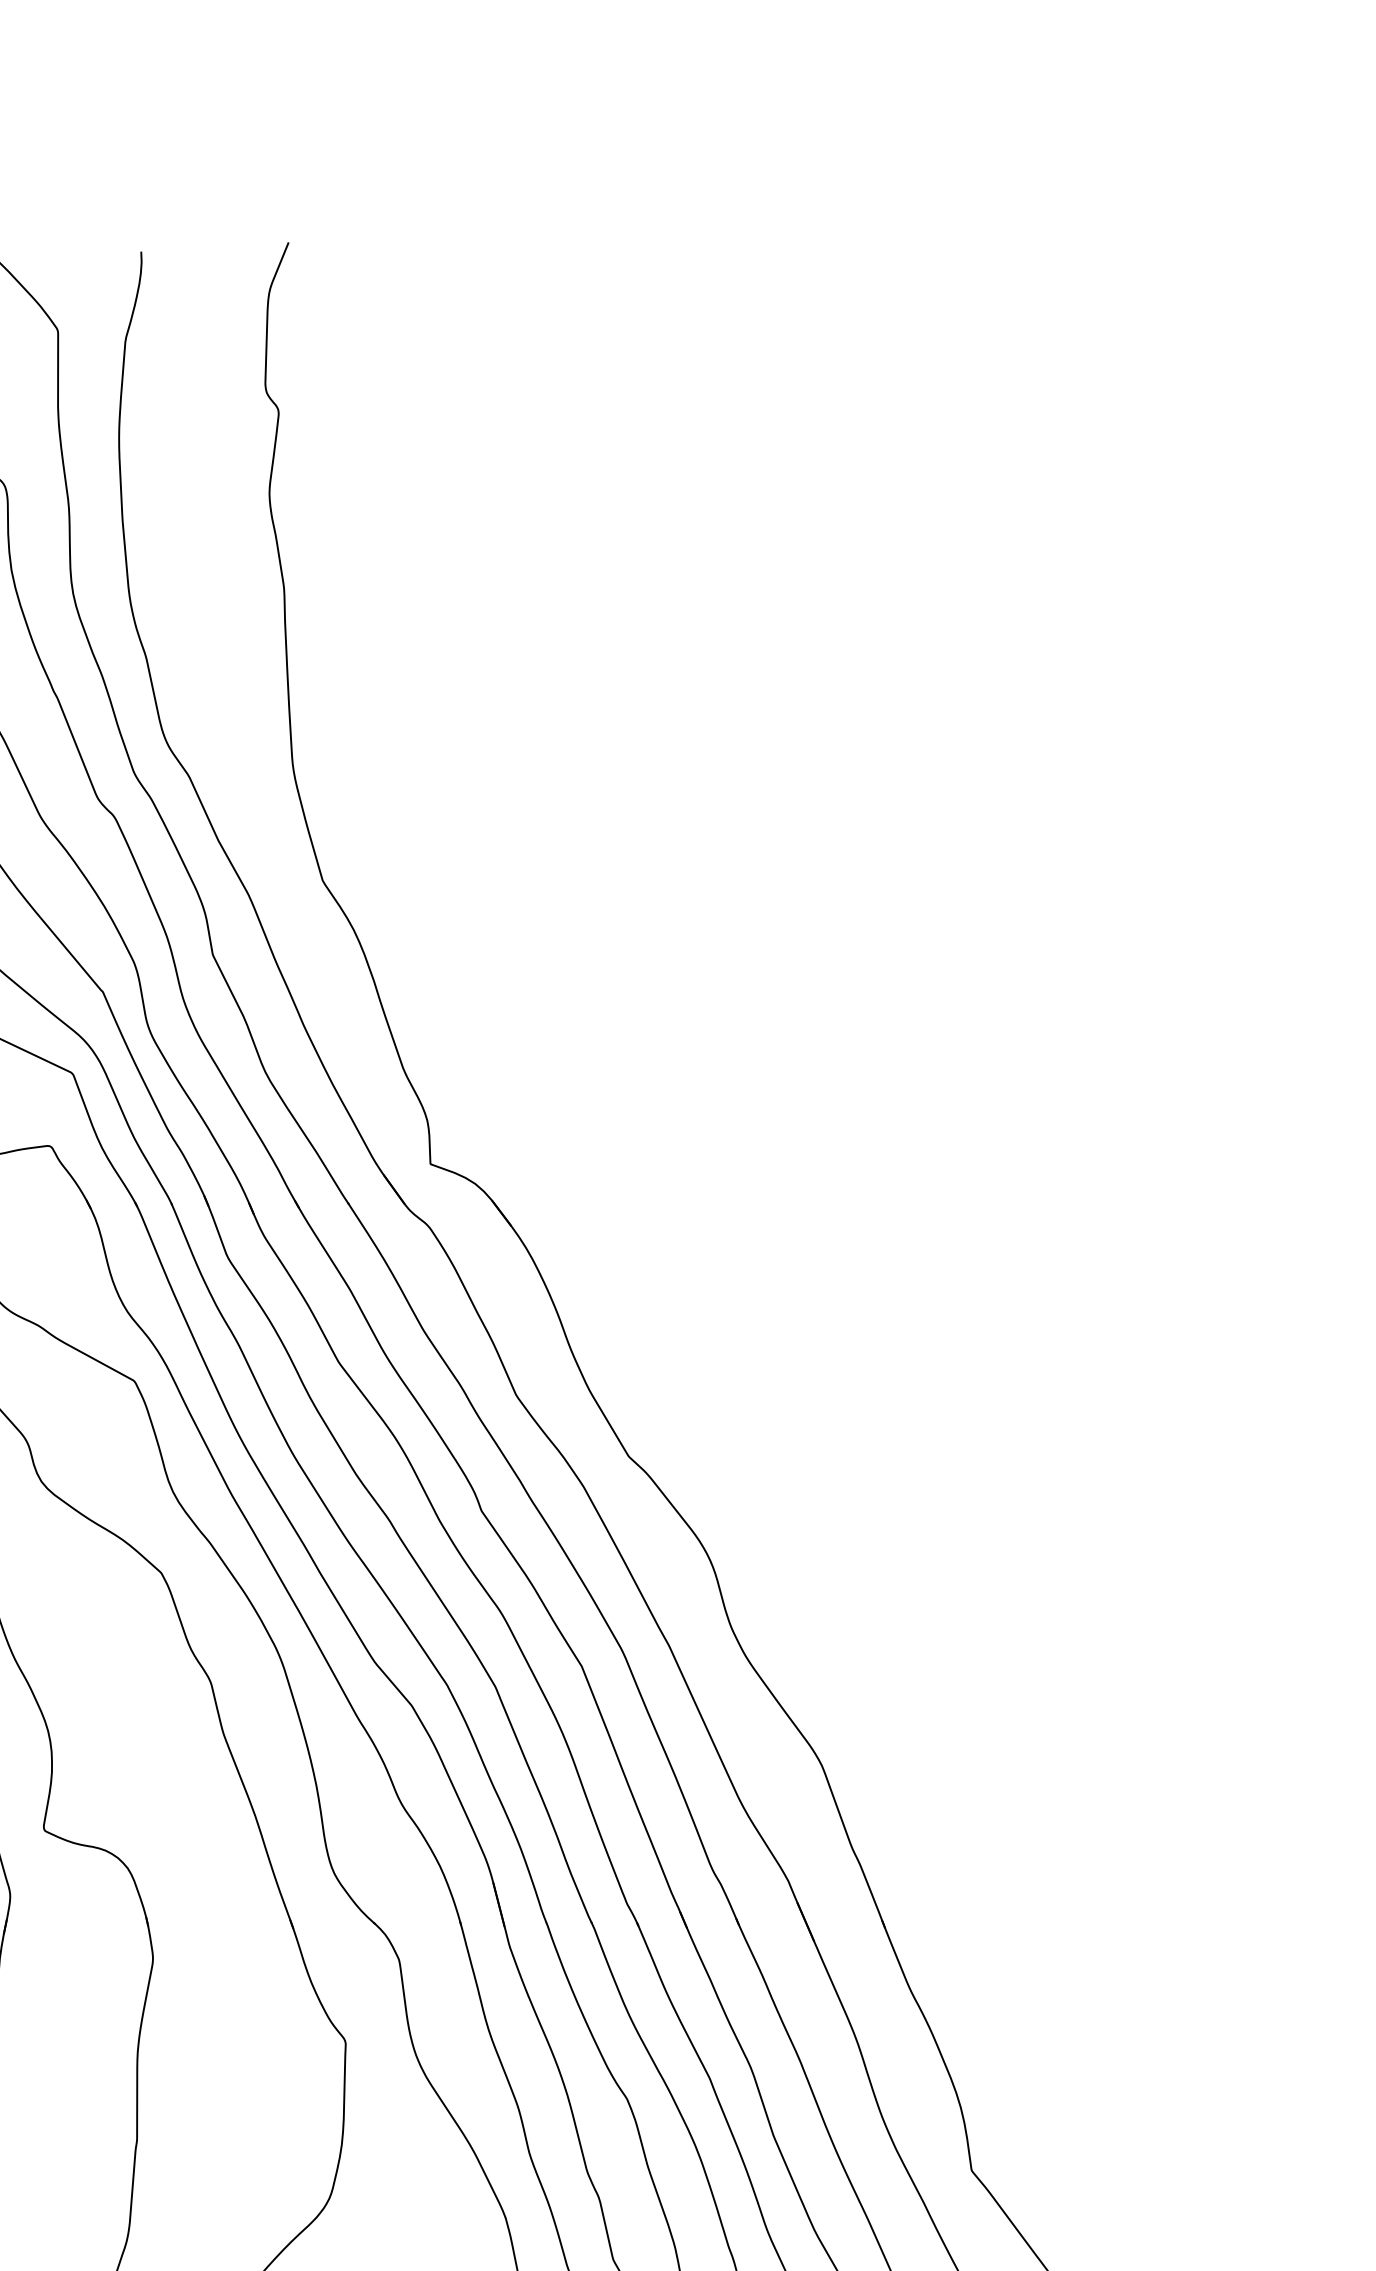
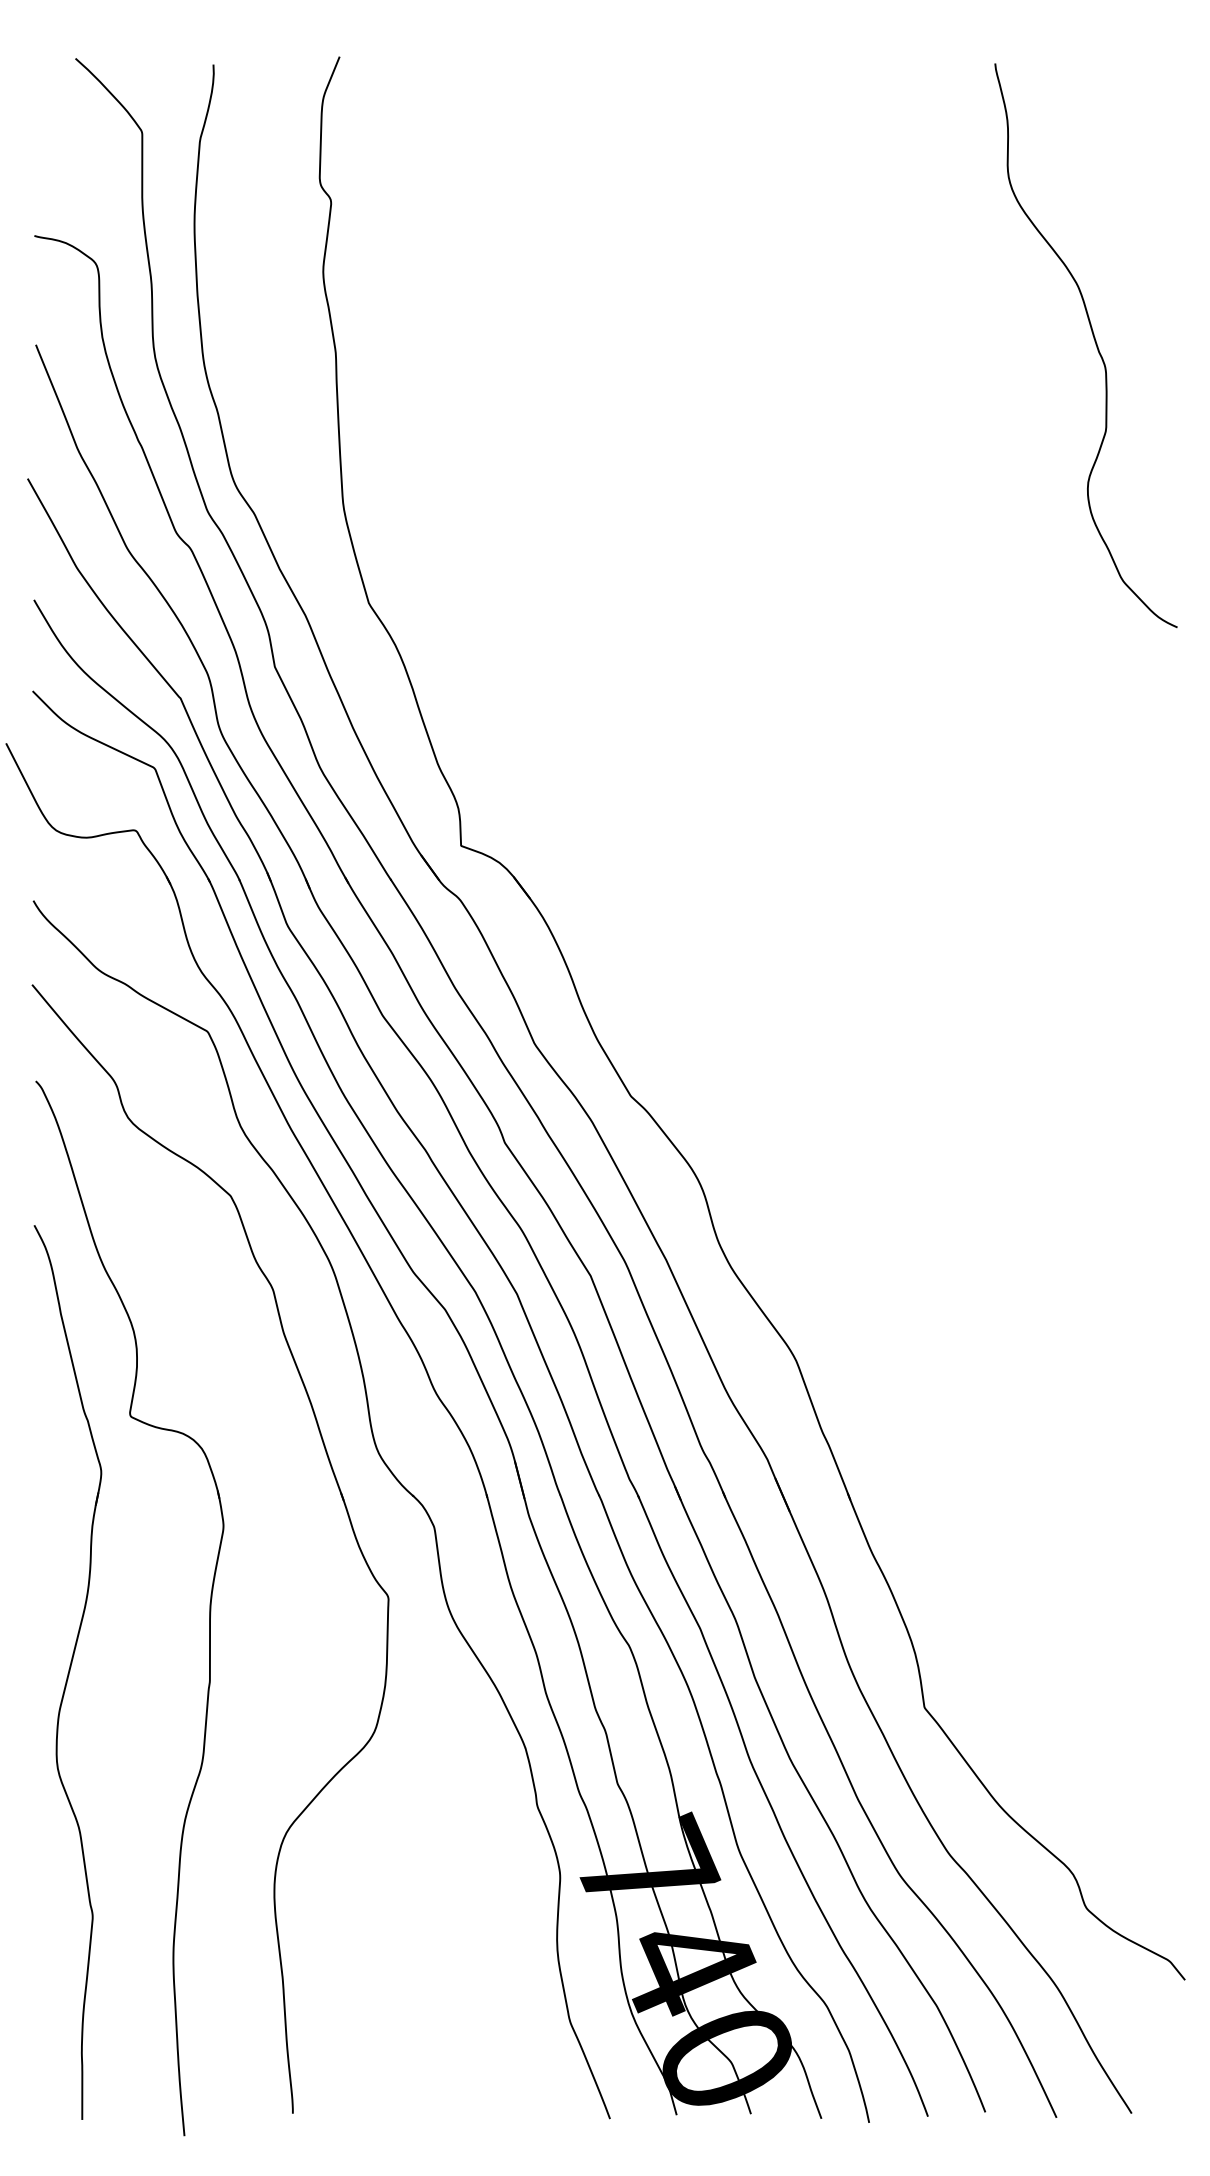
curve: (1170, 575) -> (1094, 341), added

